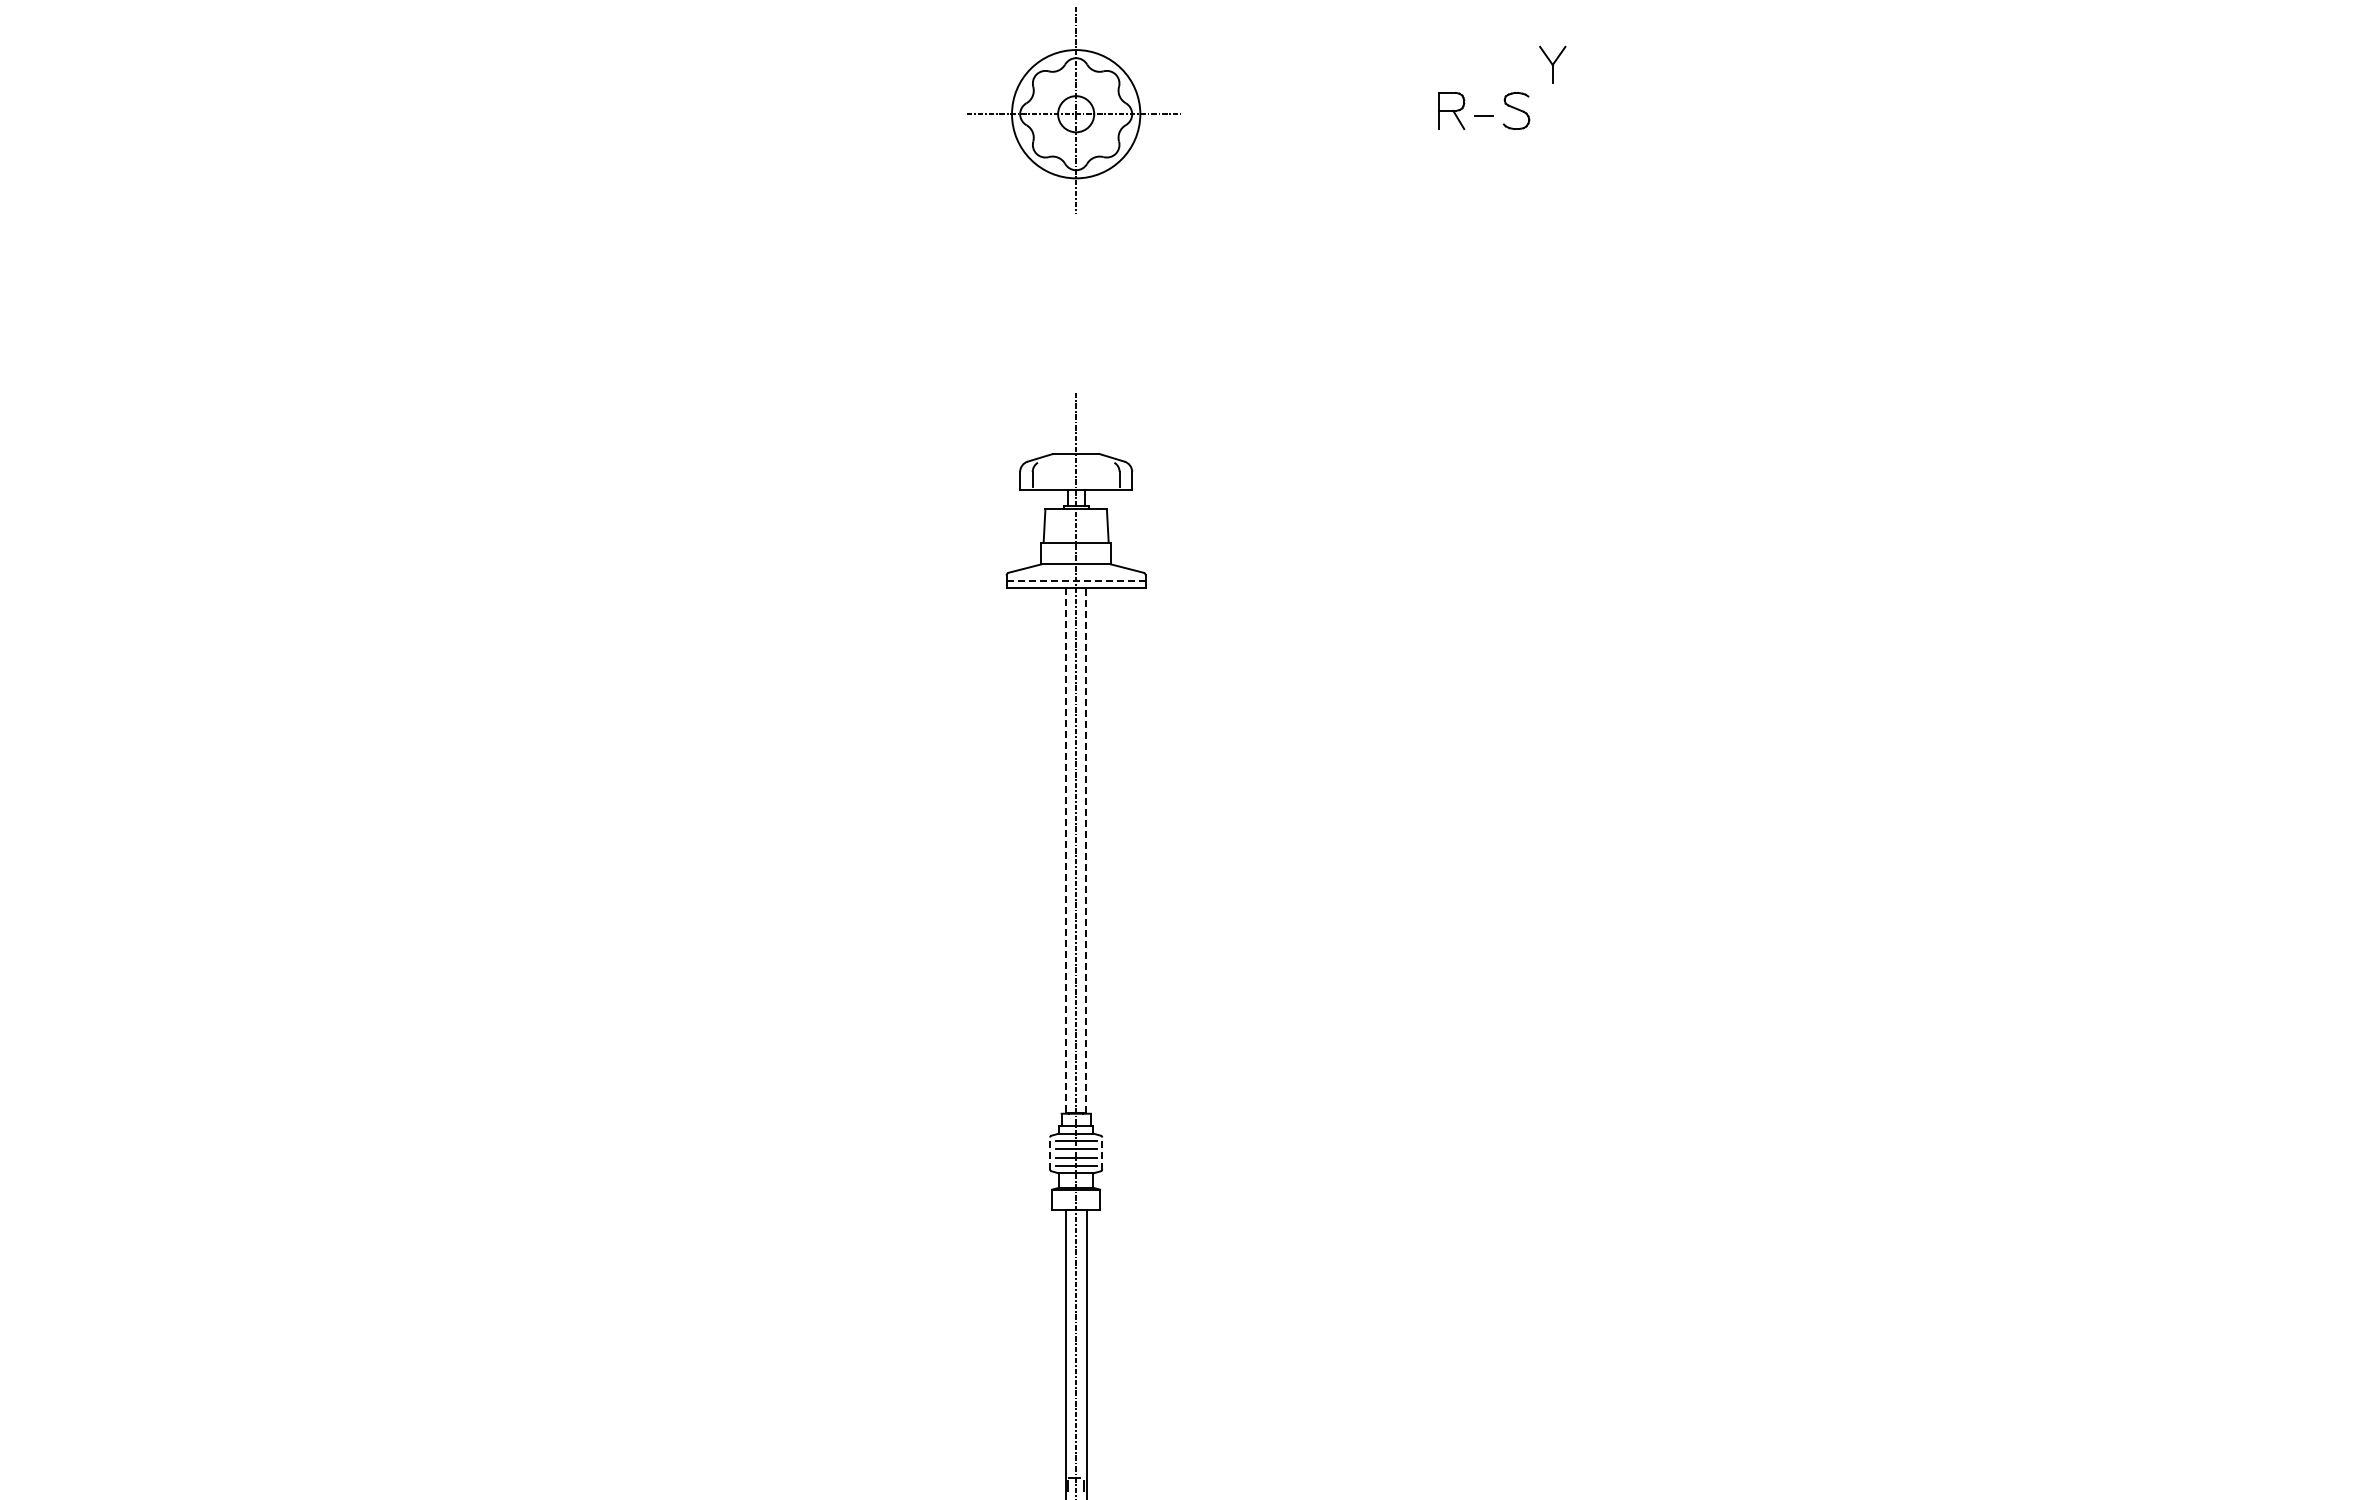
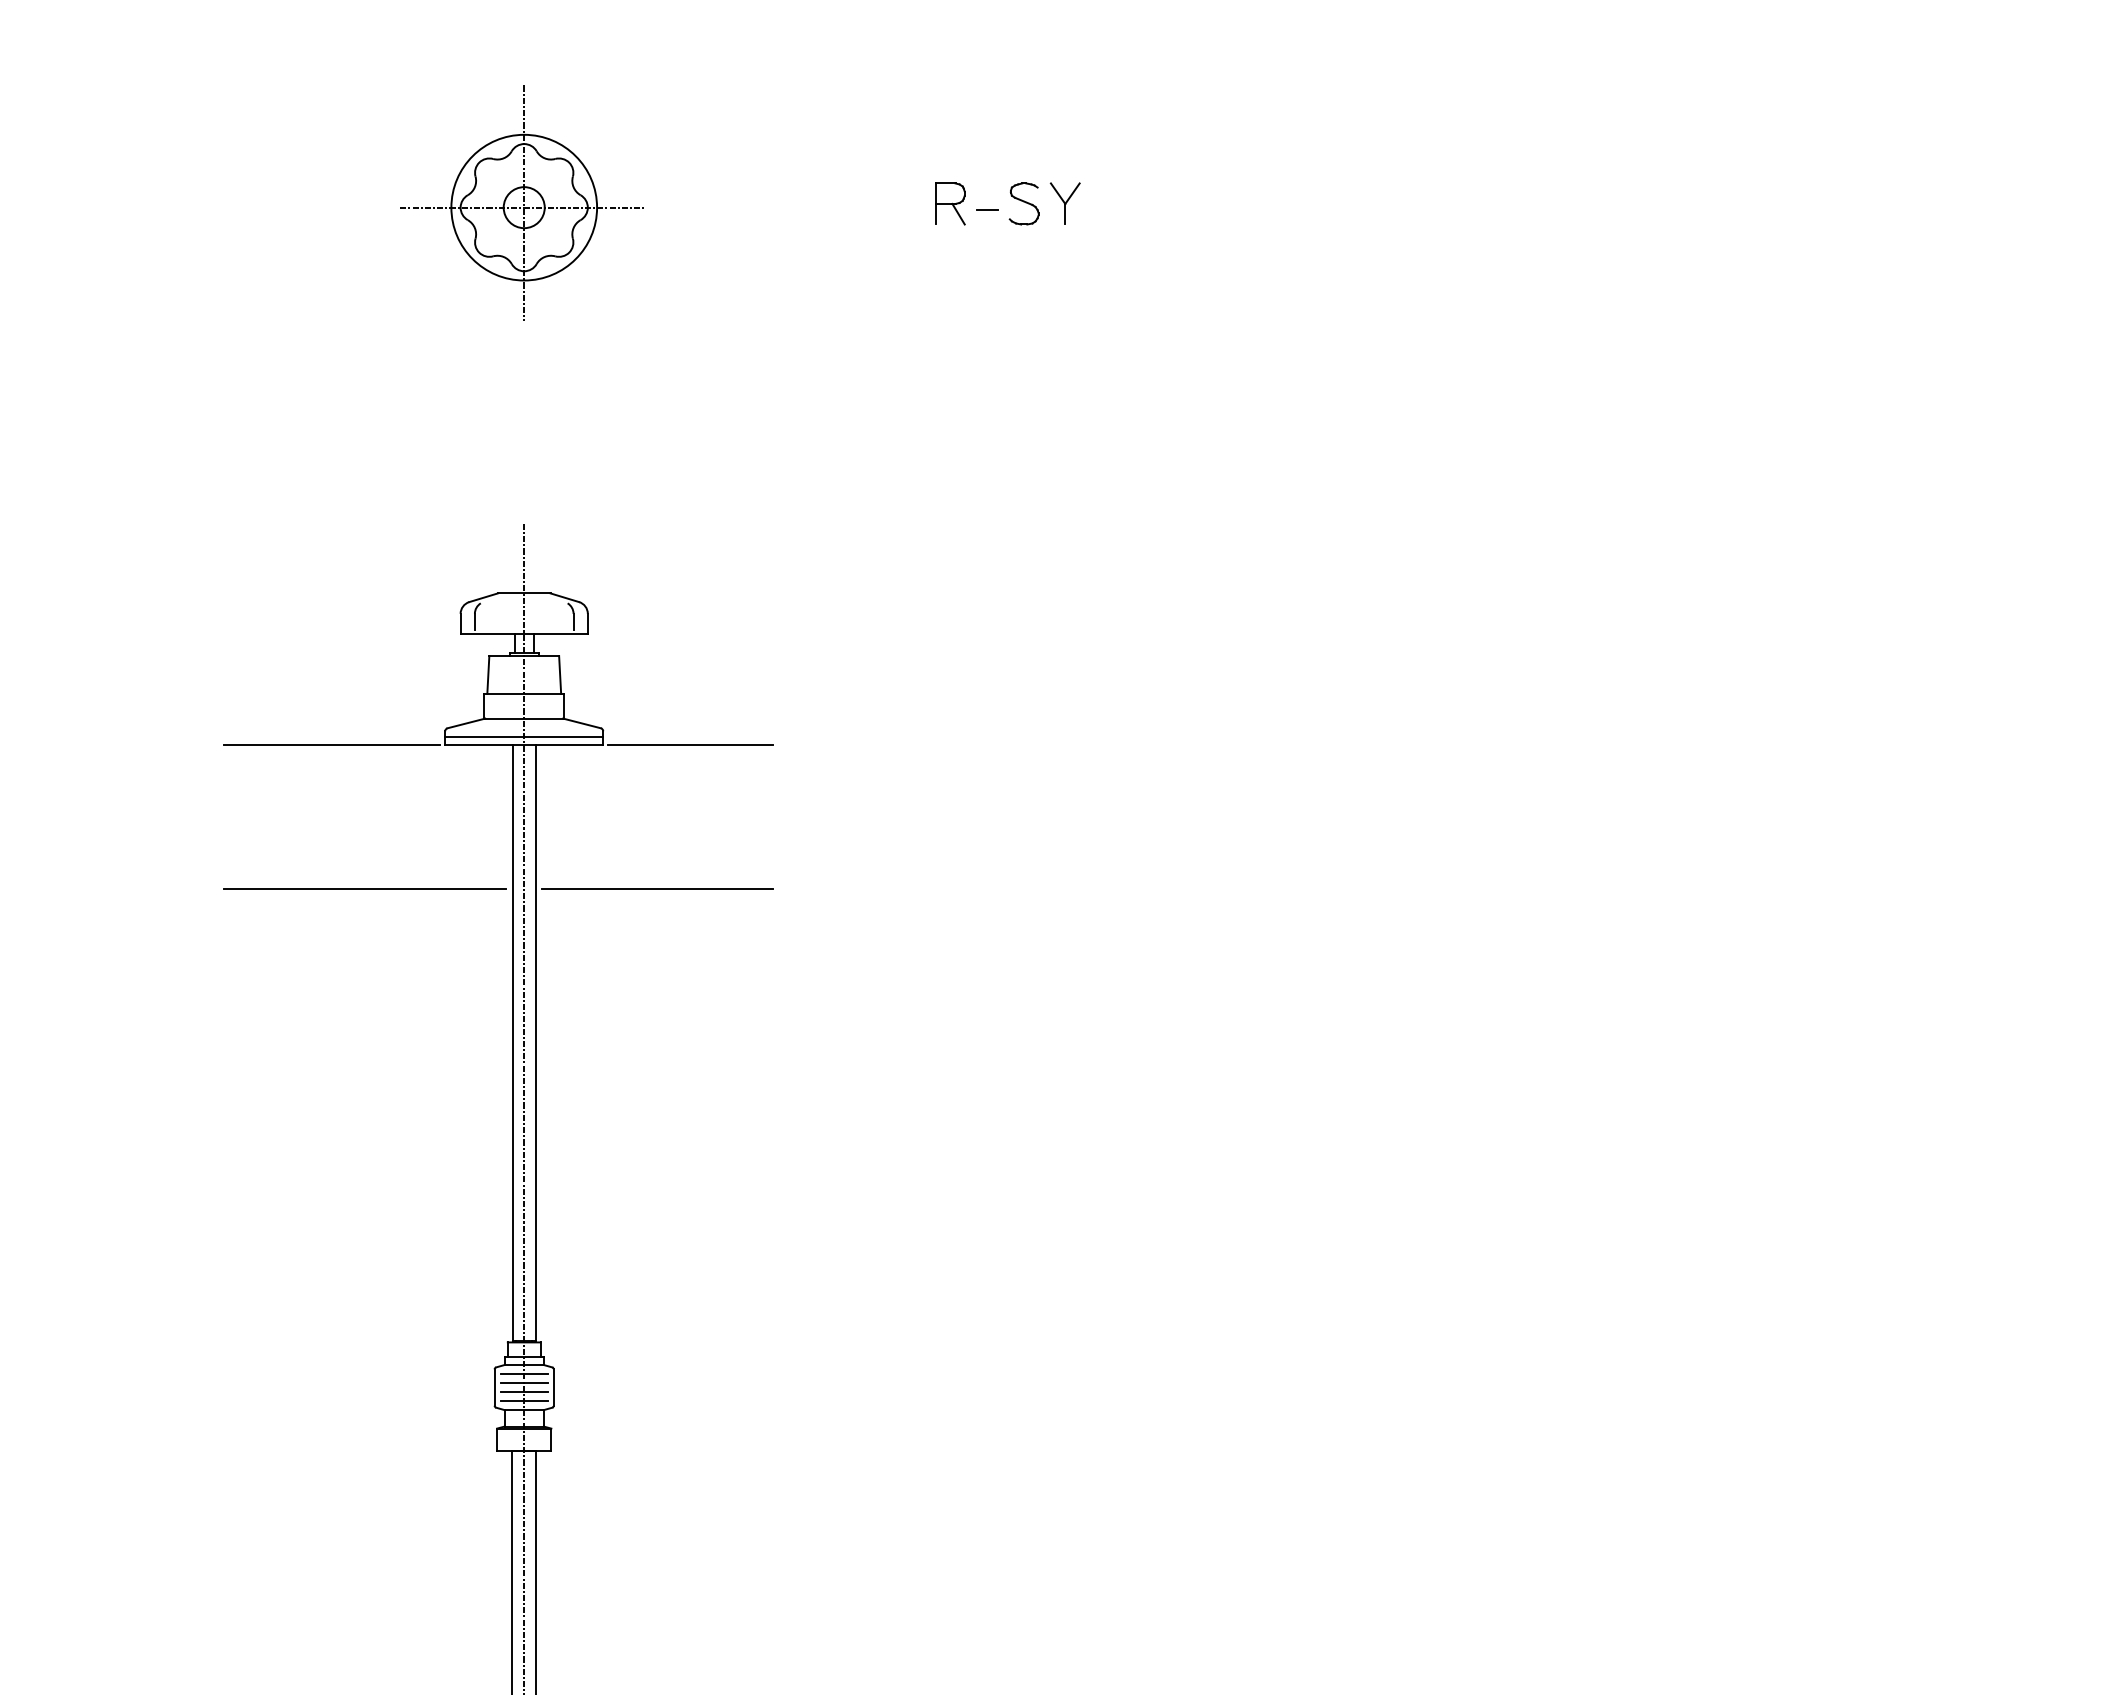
part: (1552, 64) -> (1065, 203), moved
line: (1076, 580) -> (524, 737), dashed -> solid
line: (906, 587) -> (331, 744), added
line: (1222, 587) -> (690, 744), added
line: (935, 714) -> (364, 889), added
line: (1193, 714) -> (657, 889), added
line: (1066, 850) -> (513, 1043), dashed -> solid
line: (1086, 850) -> (535, 1043), dashed -> solid
line: (1050, 1153) -> (495, 1387), dashed -> solid
line: (1102, 1153) -> (554, 1387), dashed -> solid

